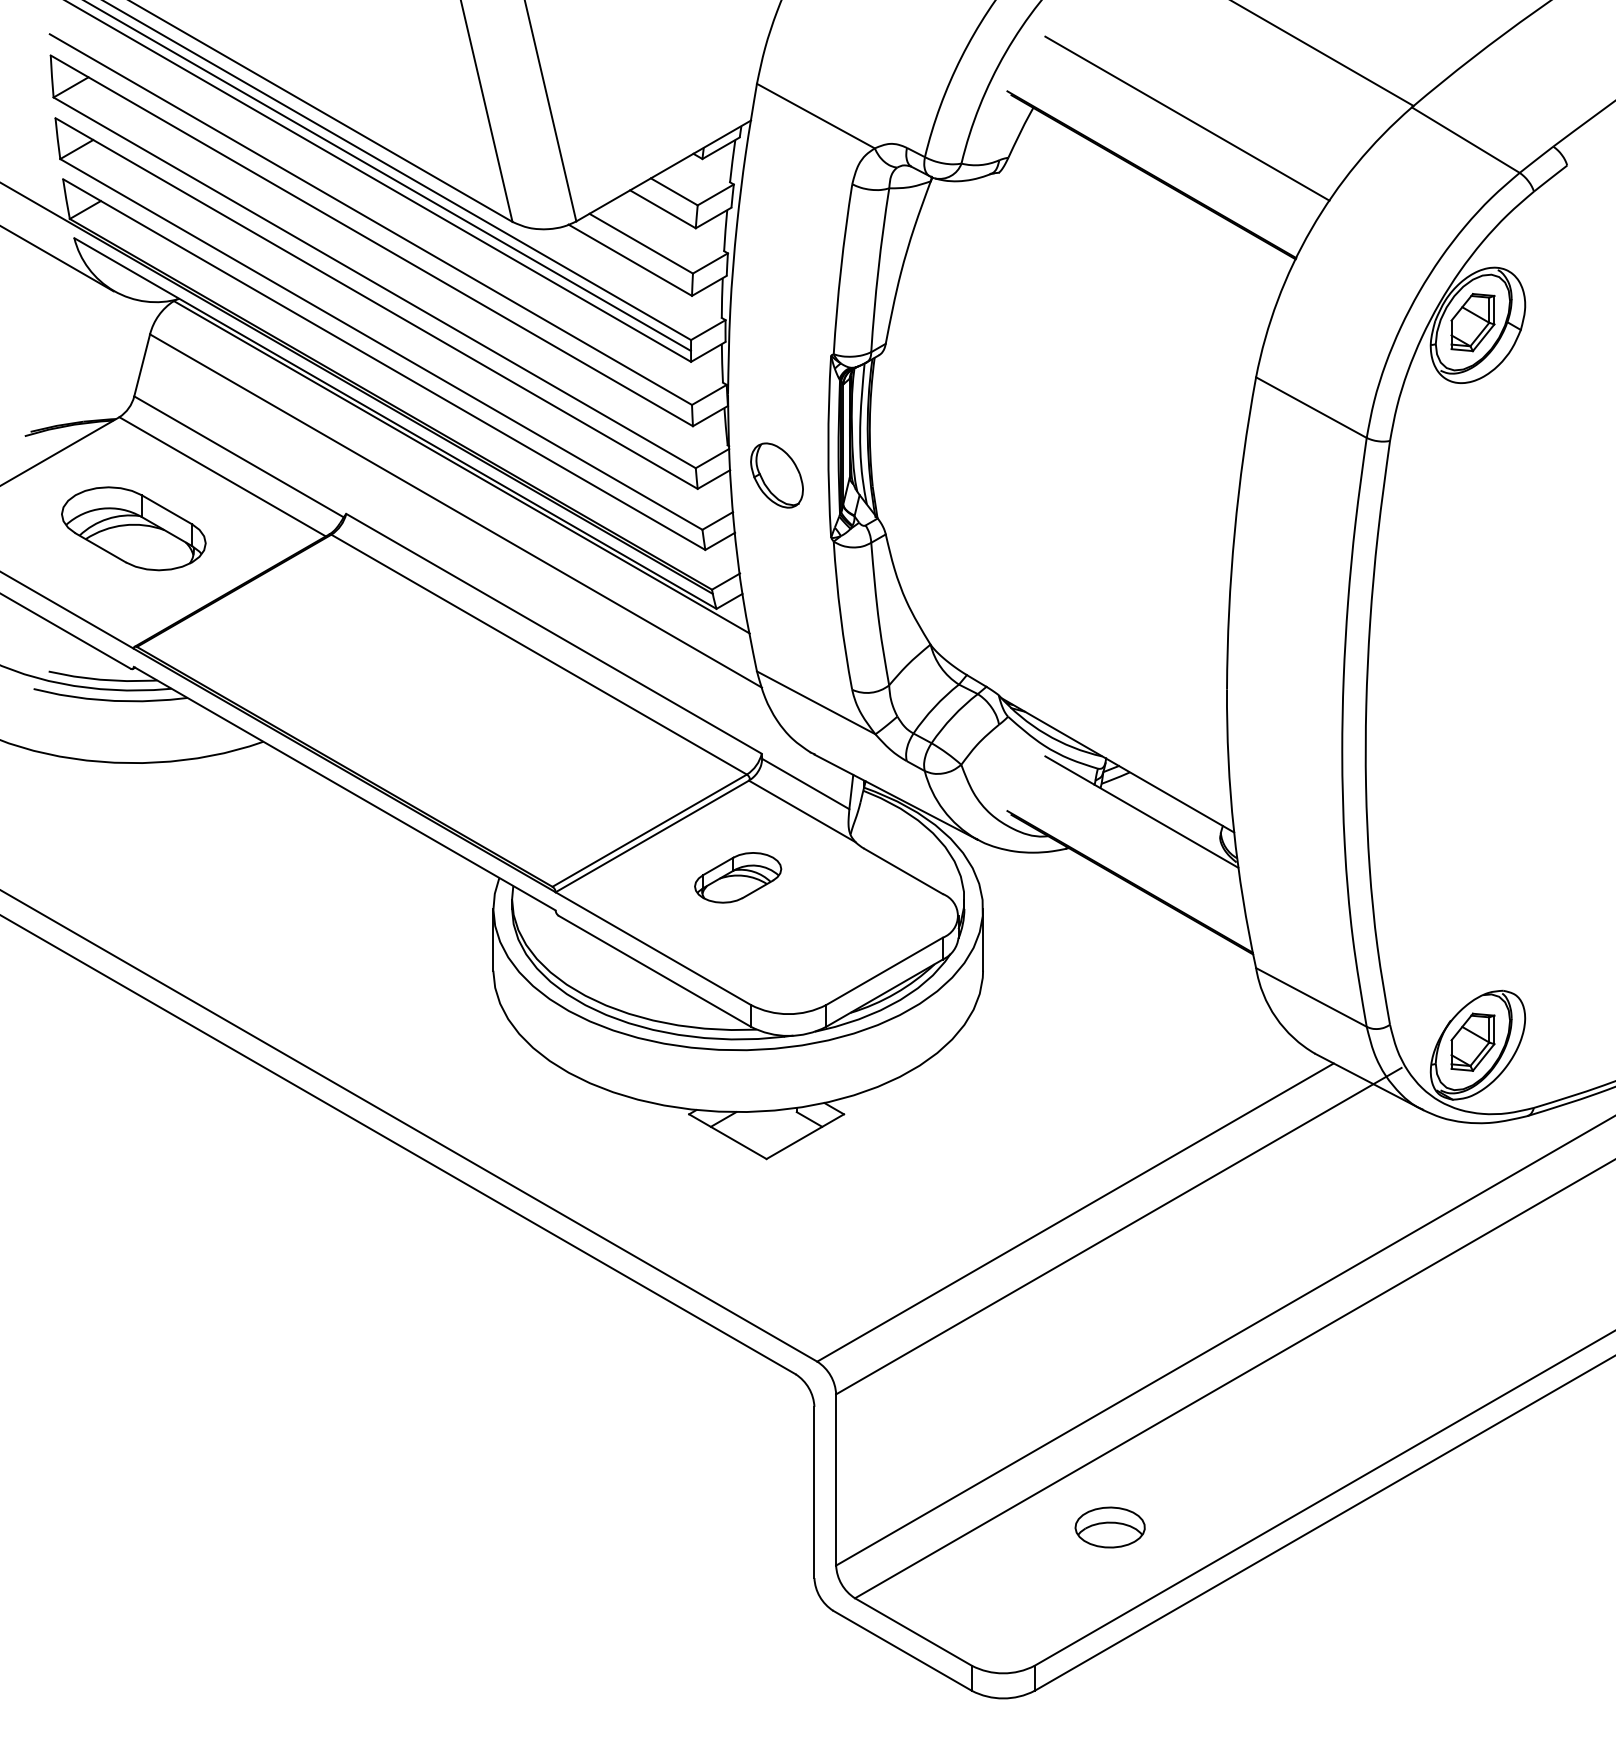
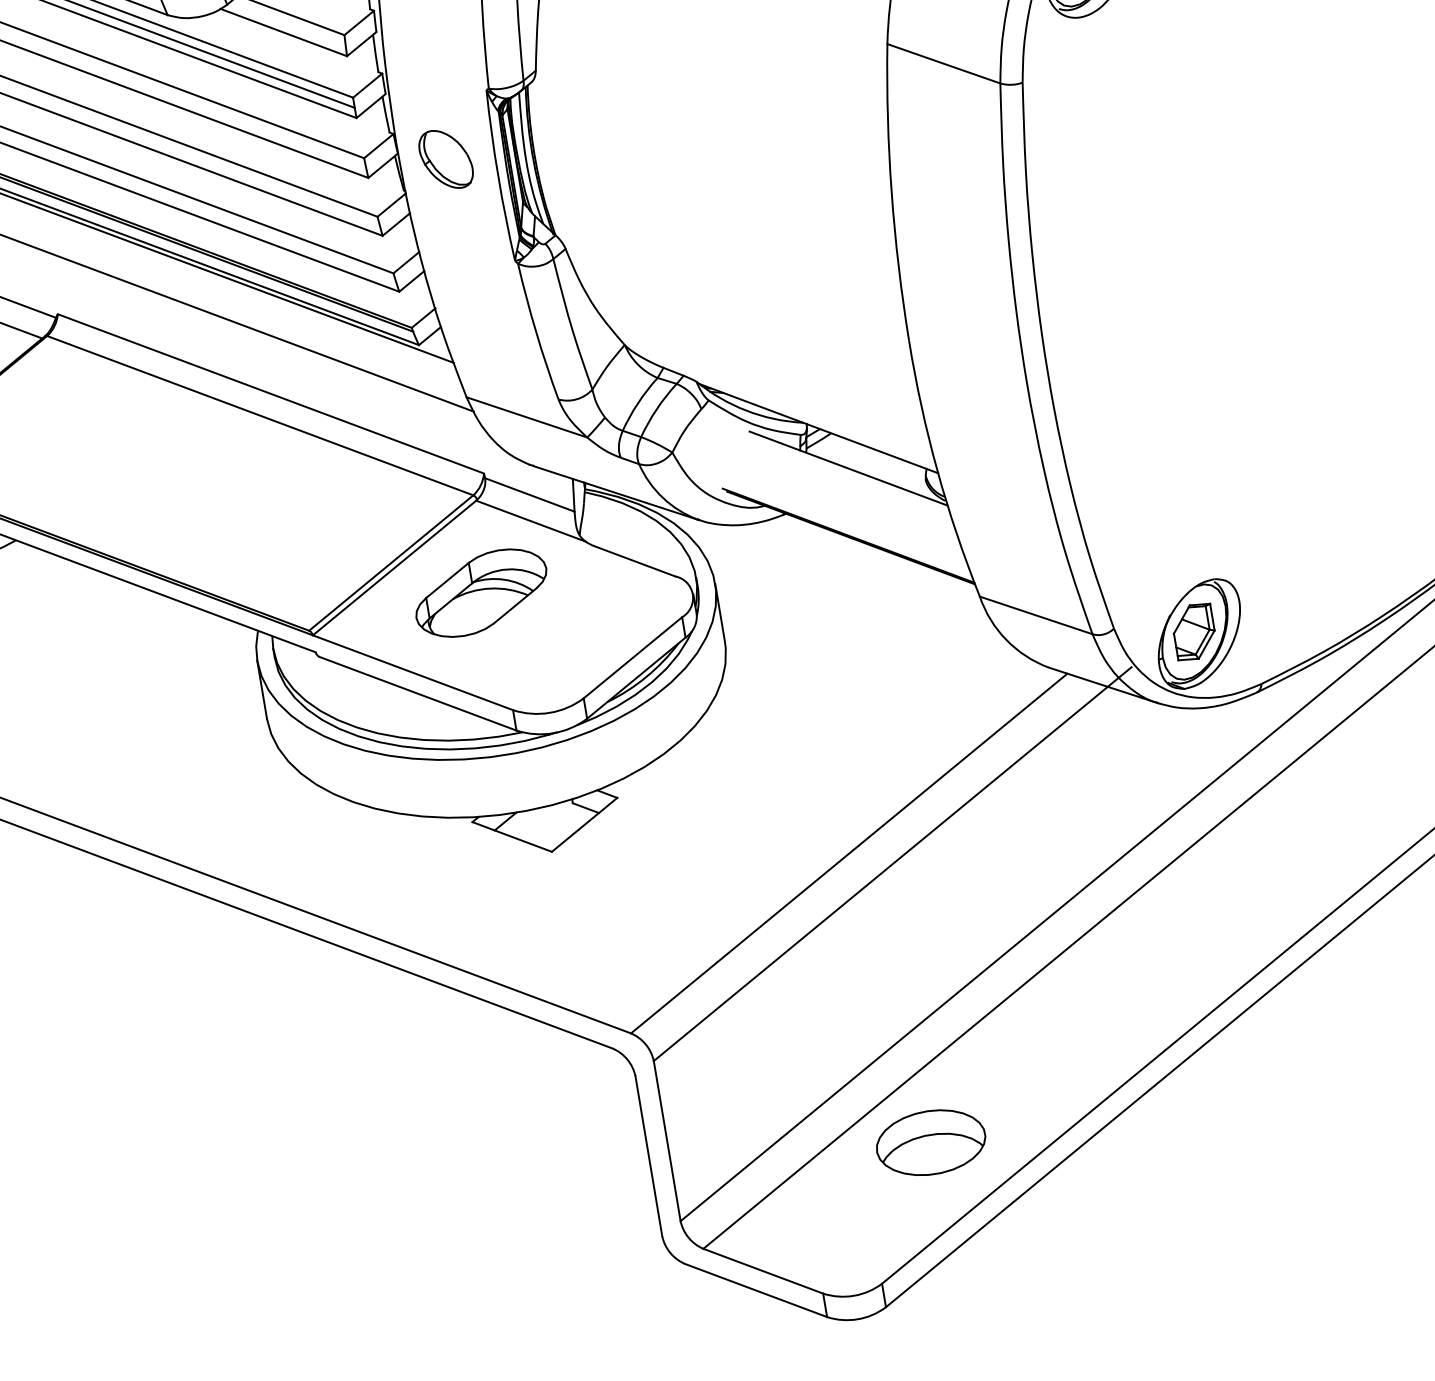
part: (776, 475) -> (445, 159), moved
part: (737, 877) -> (480, 593), size x1.67
part: (1109, 1527) -> (930, 1142), size x1.67

